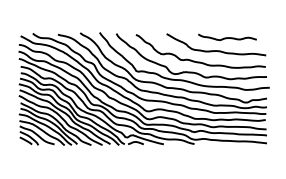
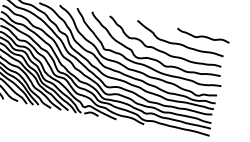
curve: (227, 37) -> (203, 36), moved

